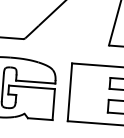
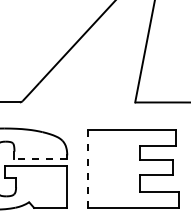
line: (35, 81) -> (40, 158), solid -> dashed
line: (69, 92) -> (87, 169), solid -> dashed

